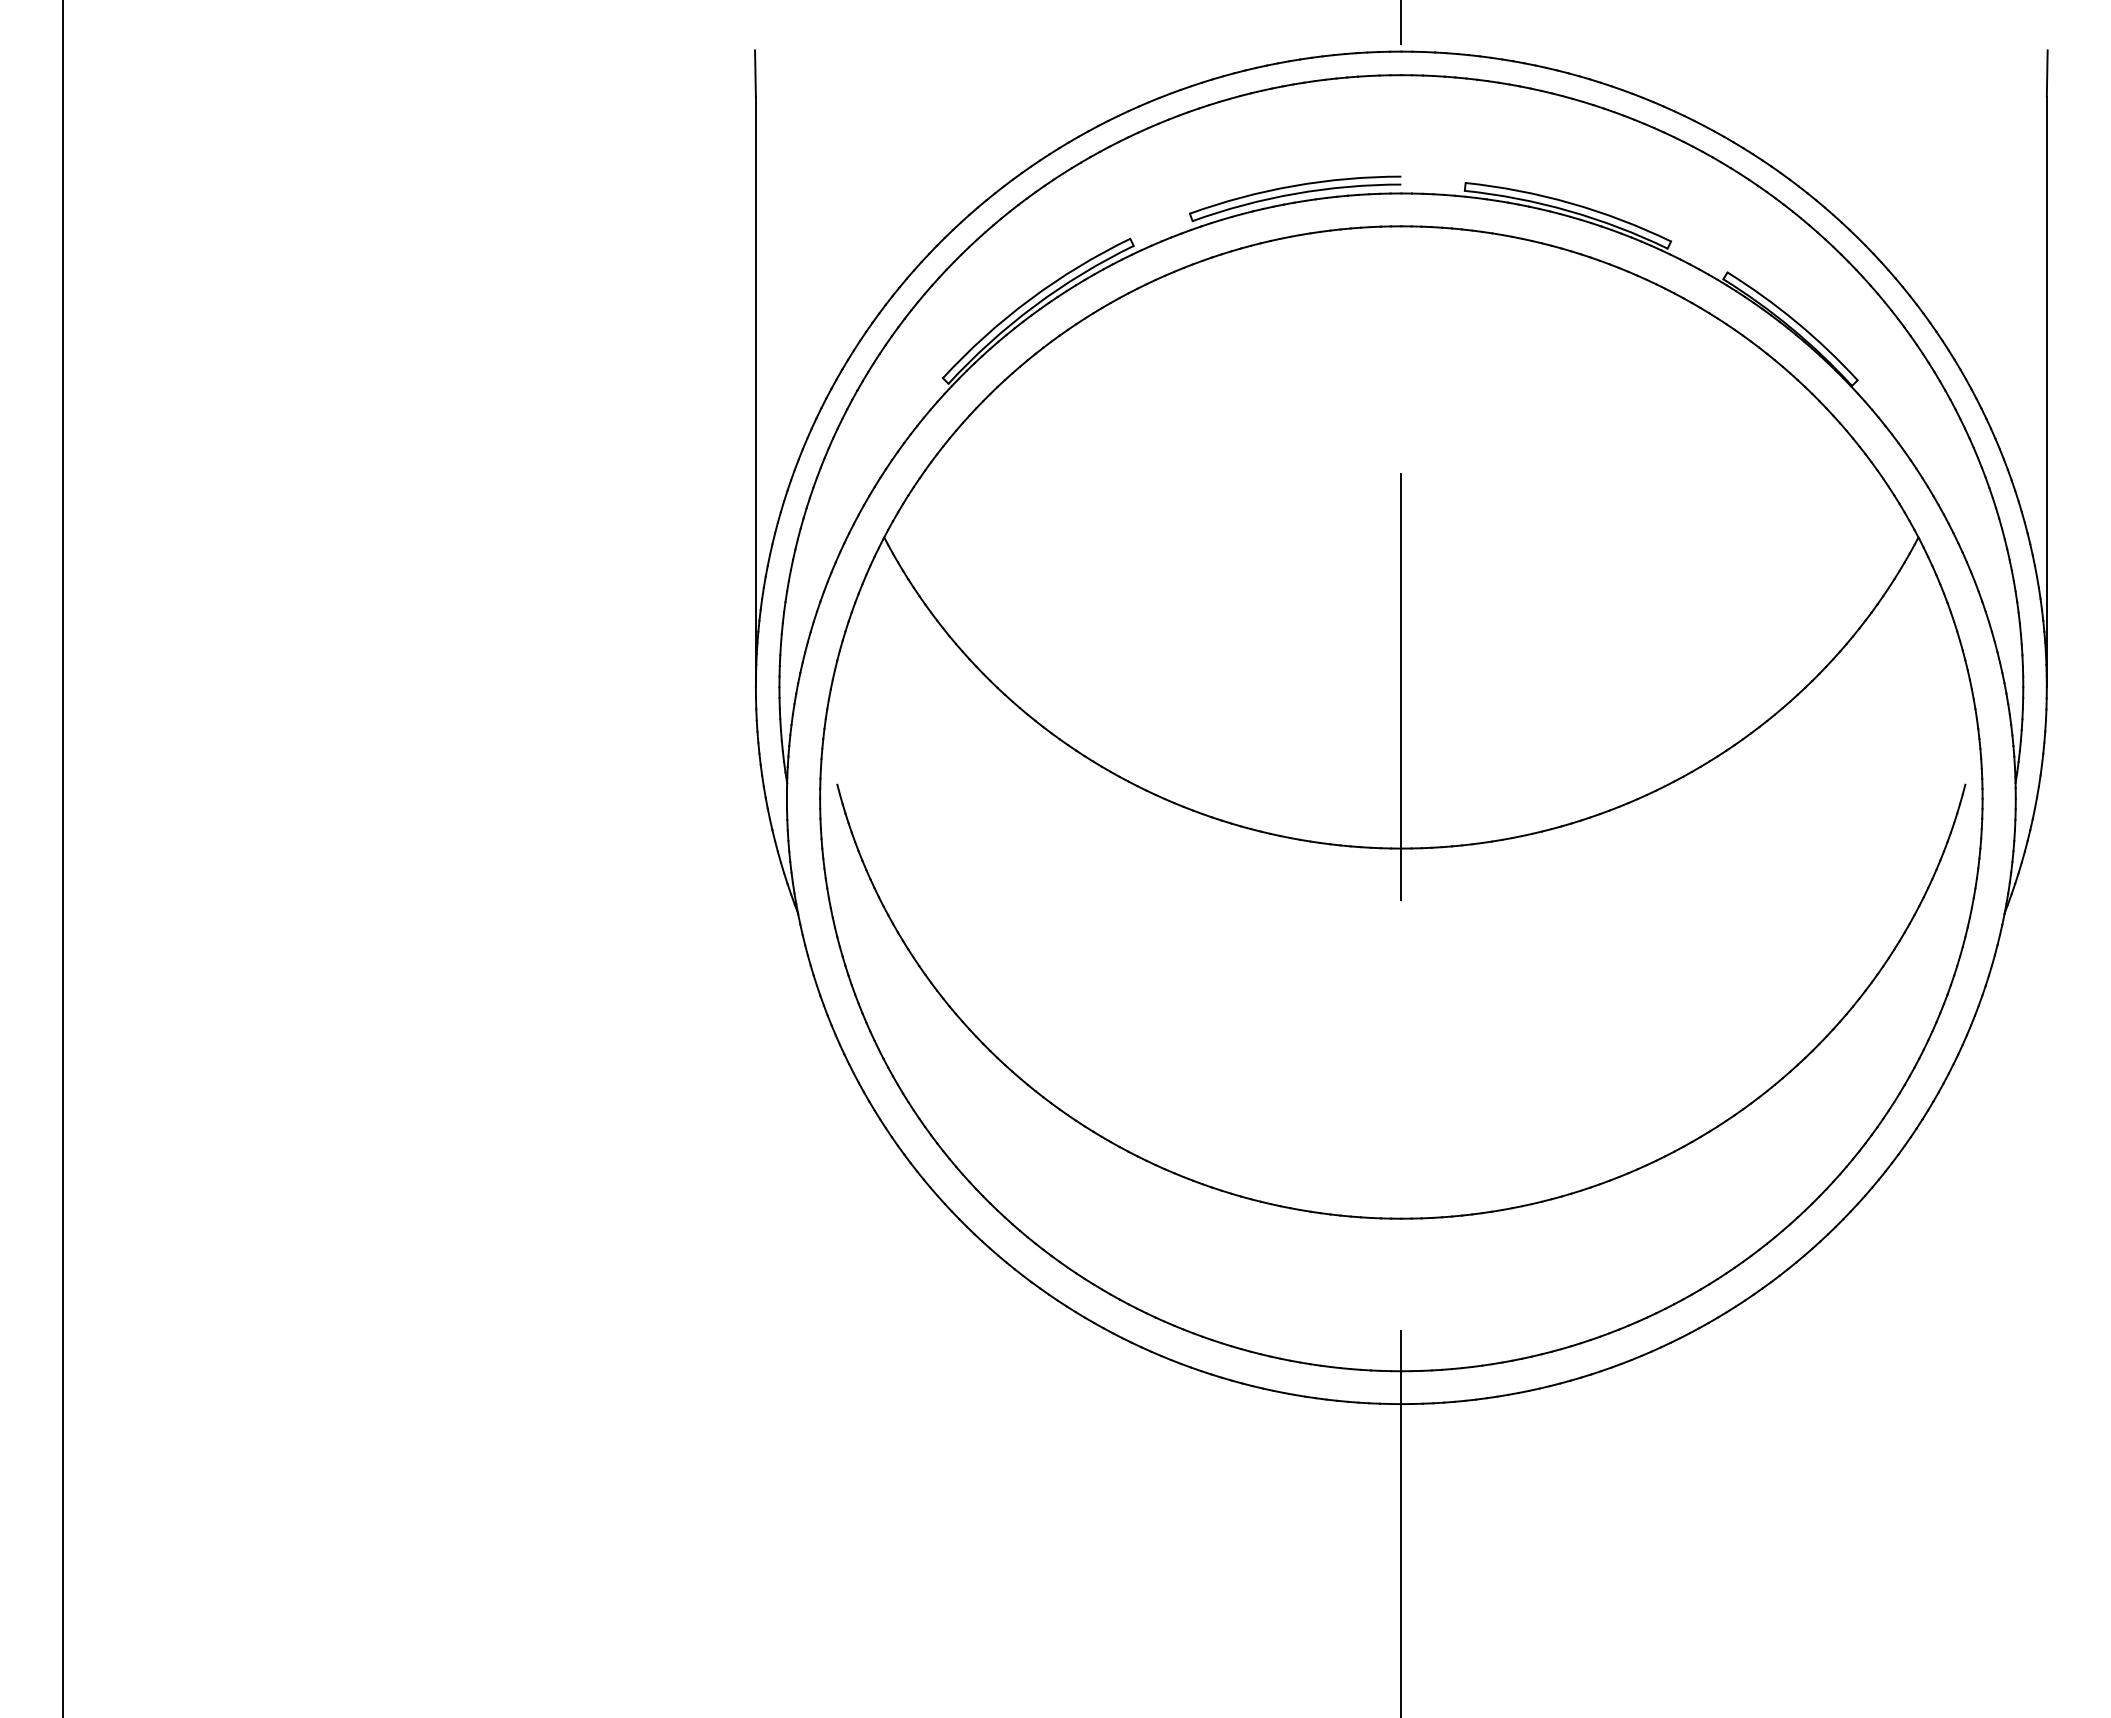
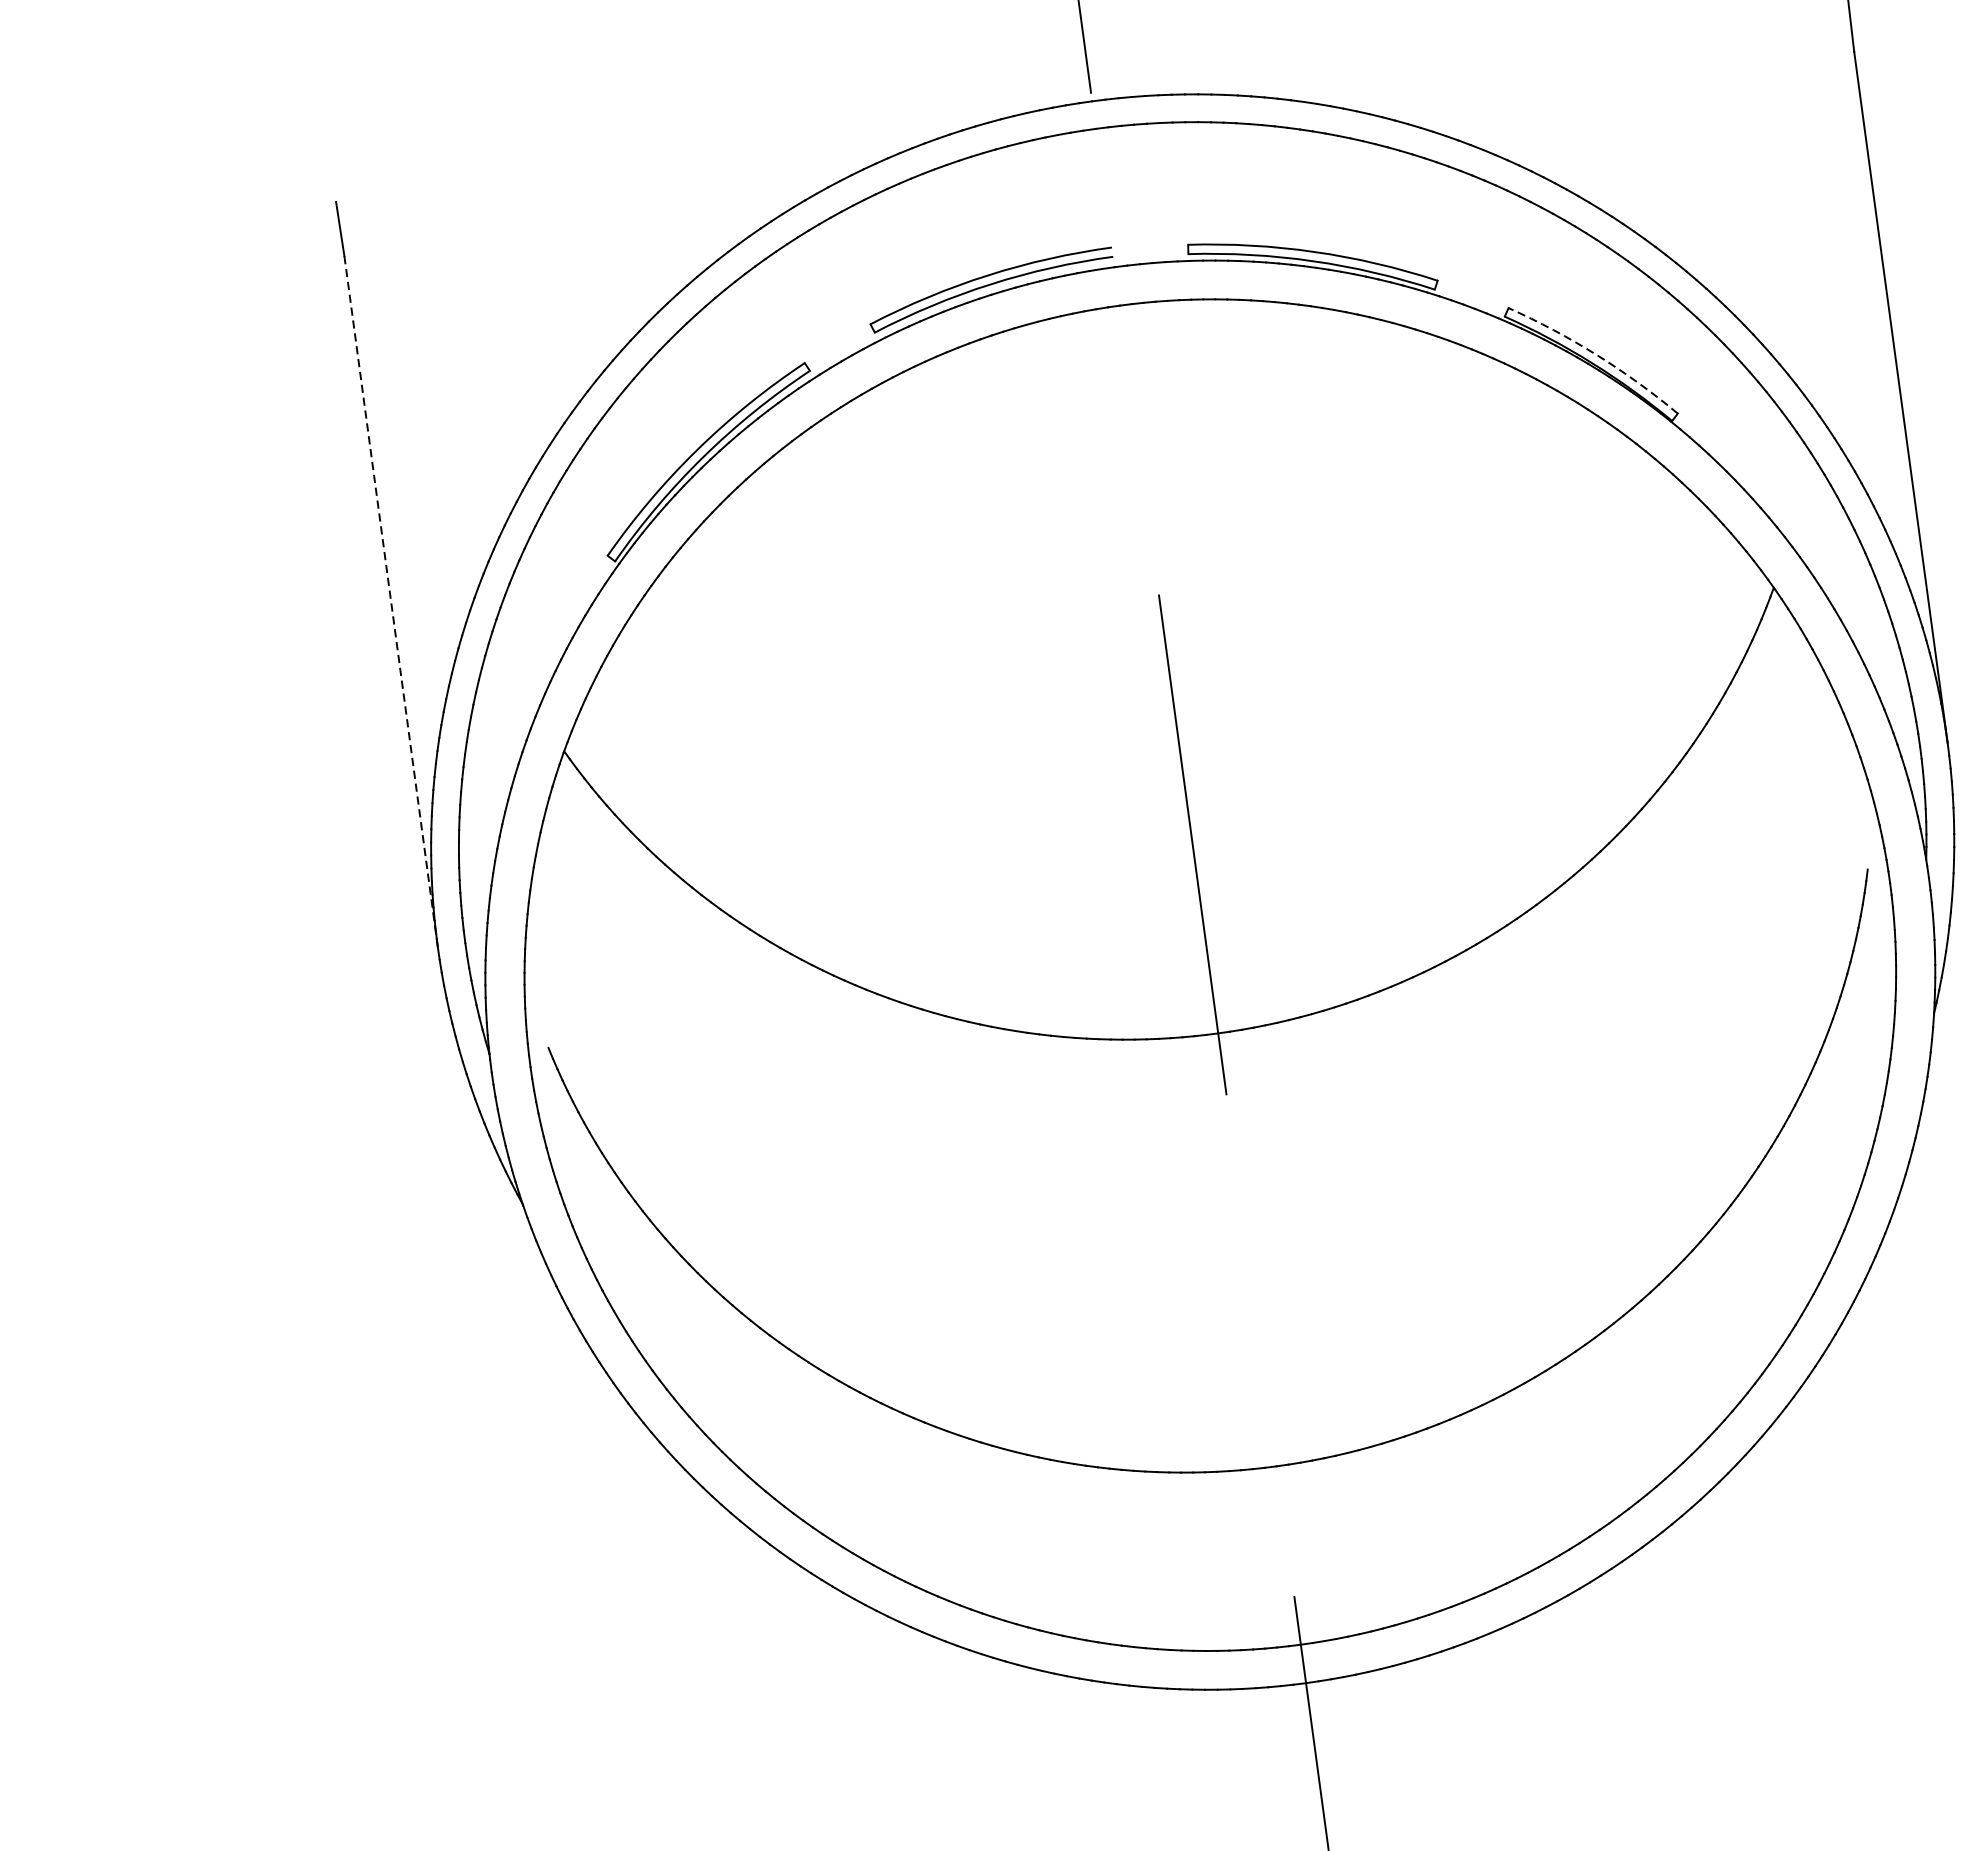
arc: (1796, 321) -> (1597, 354), solid -> dashed
line: (755, 392) -> (390, 602), solid -> dashed

